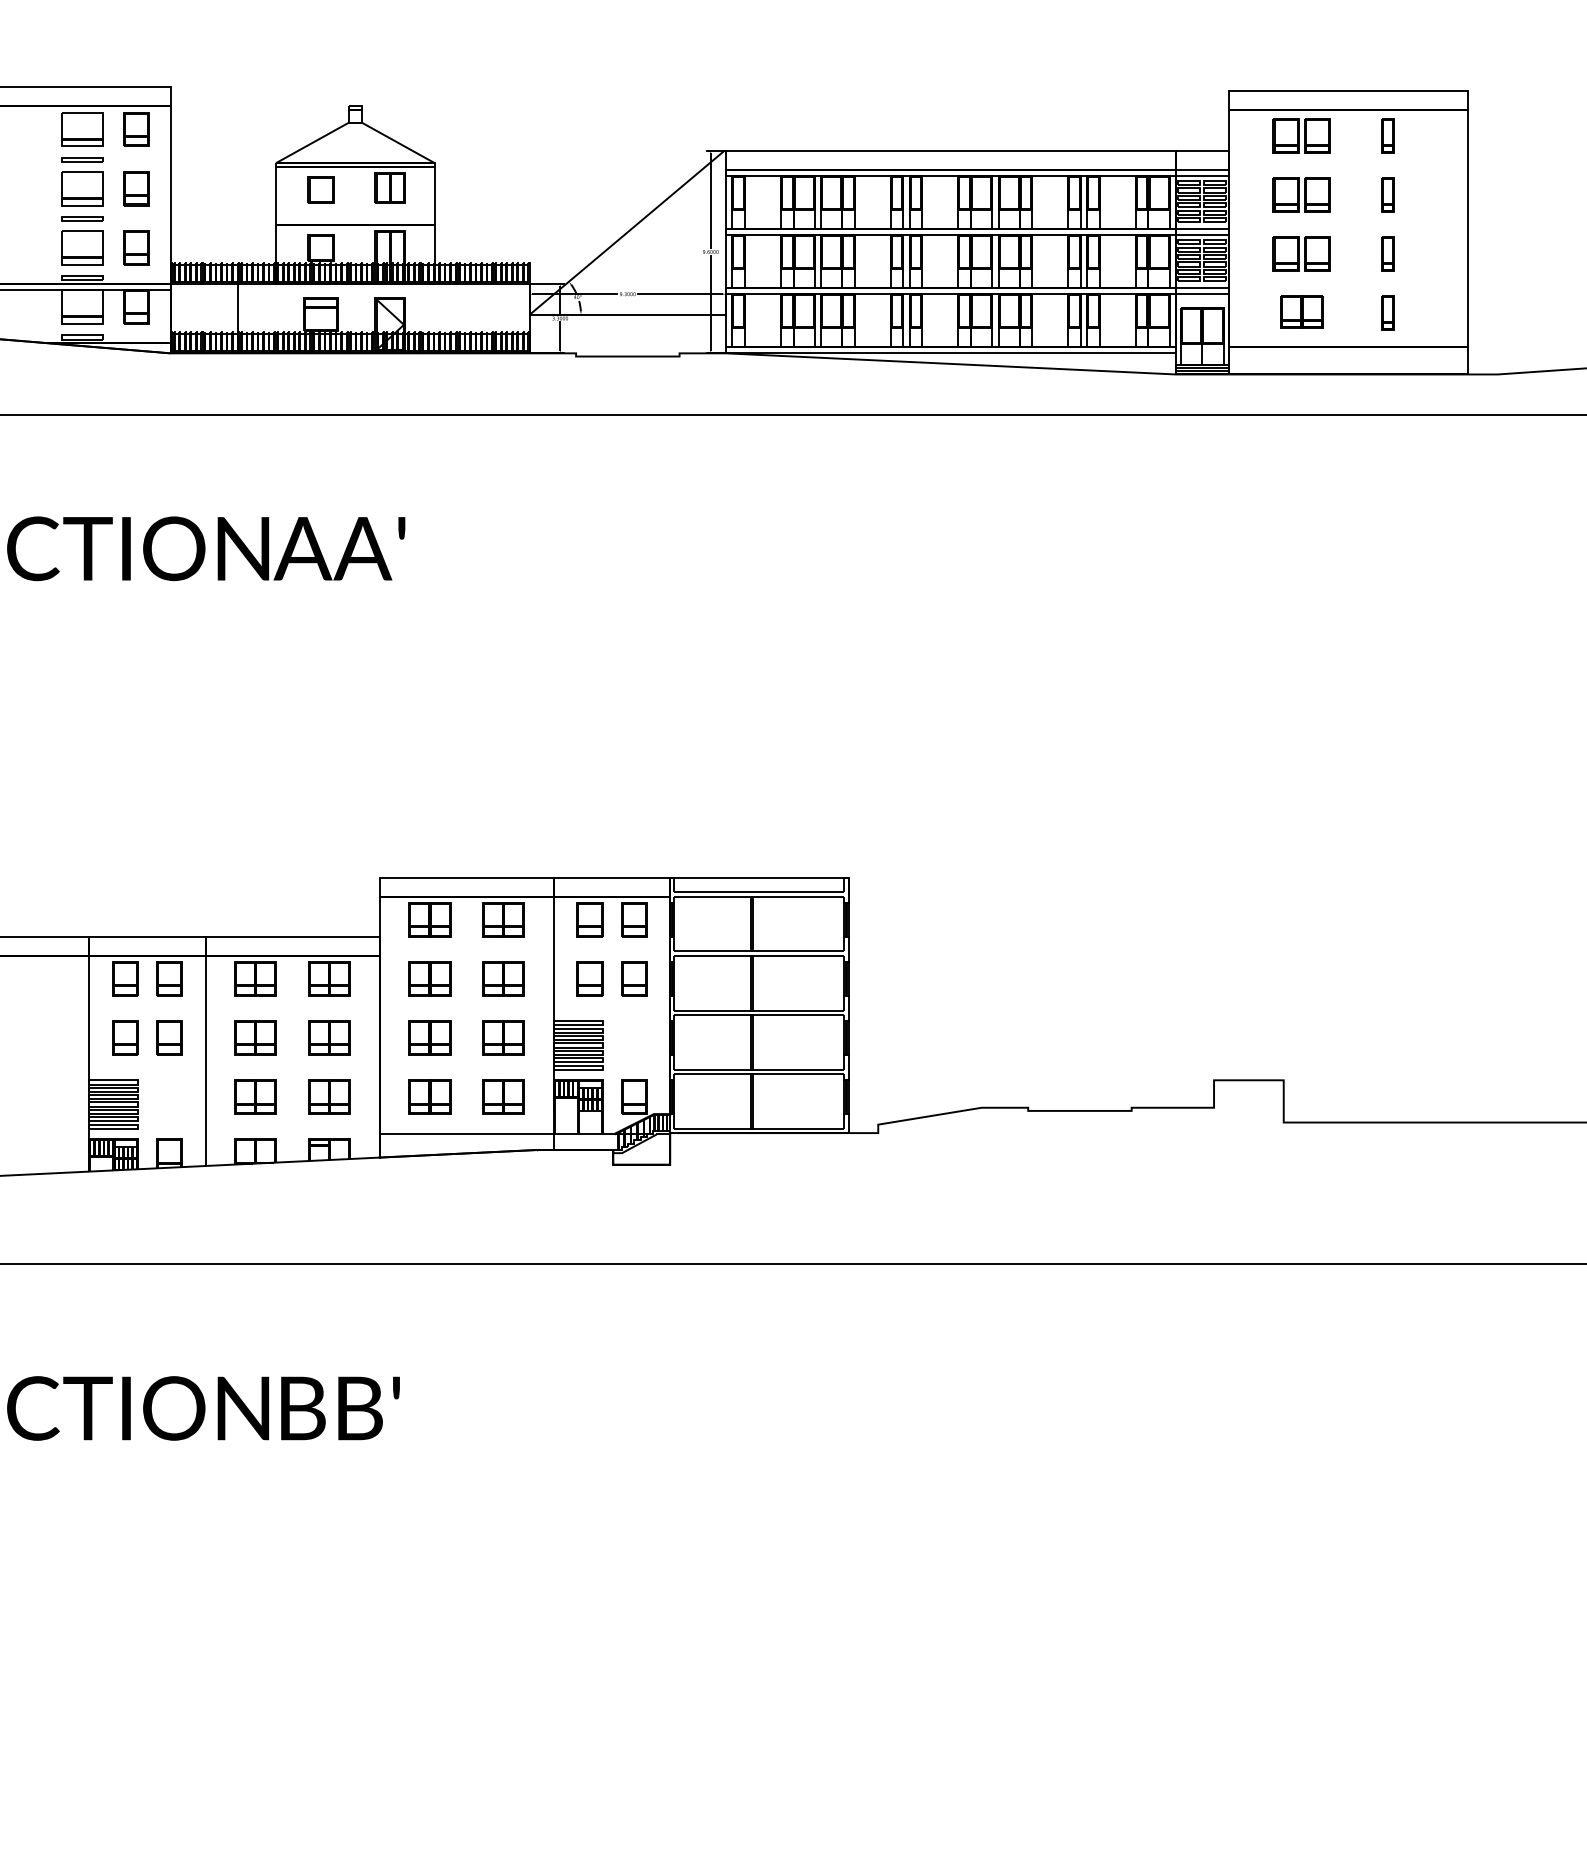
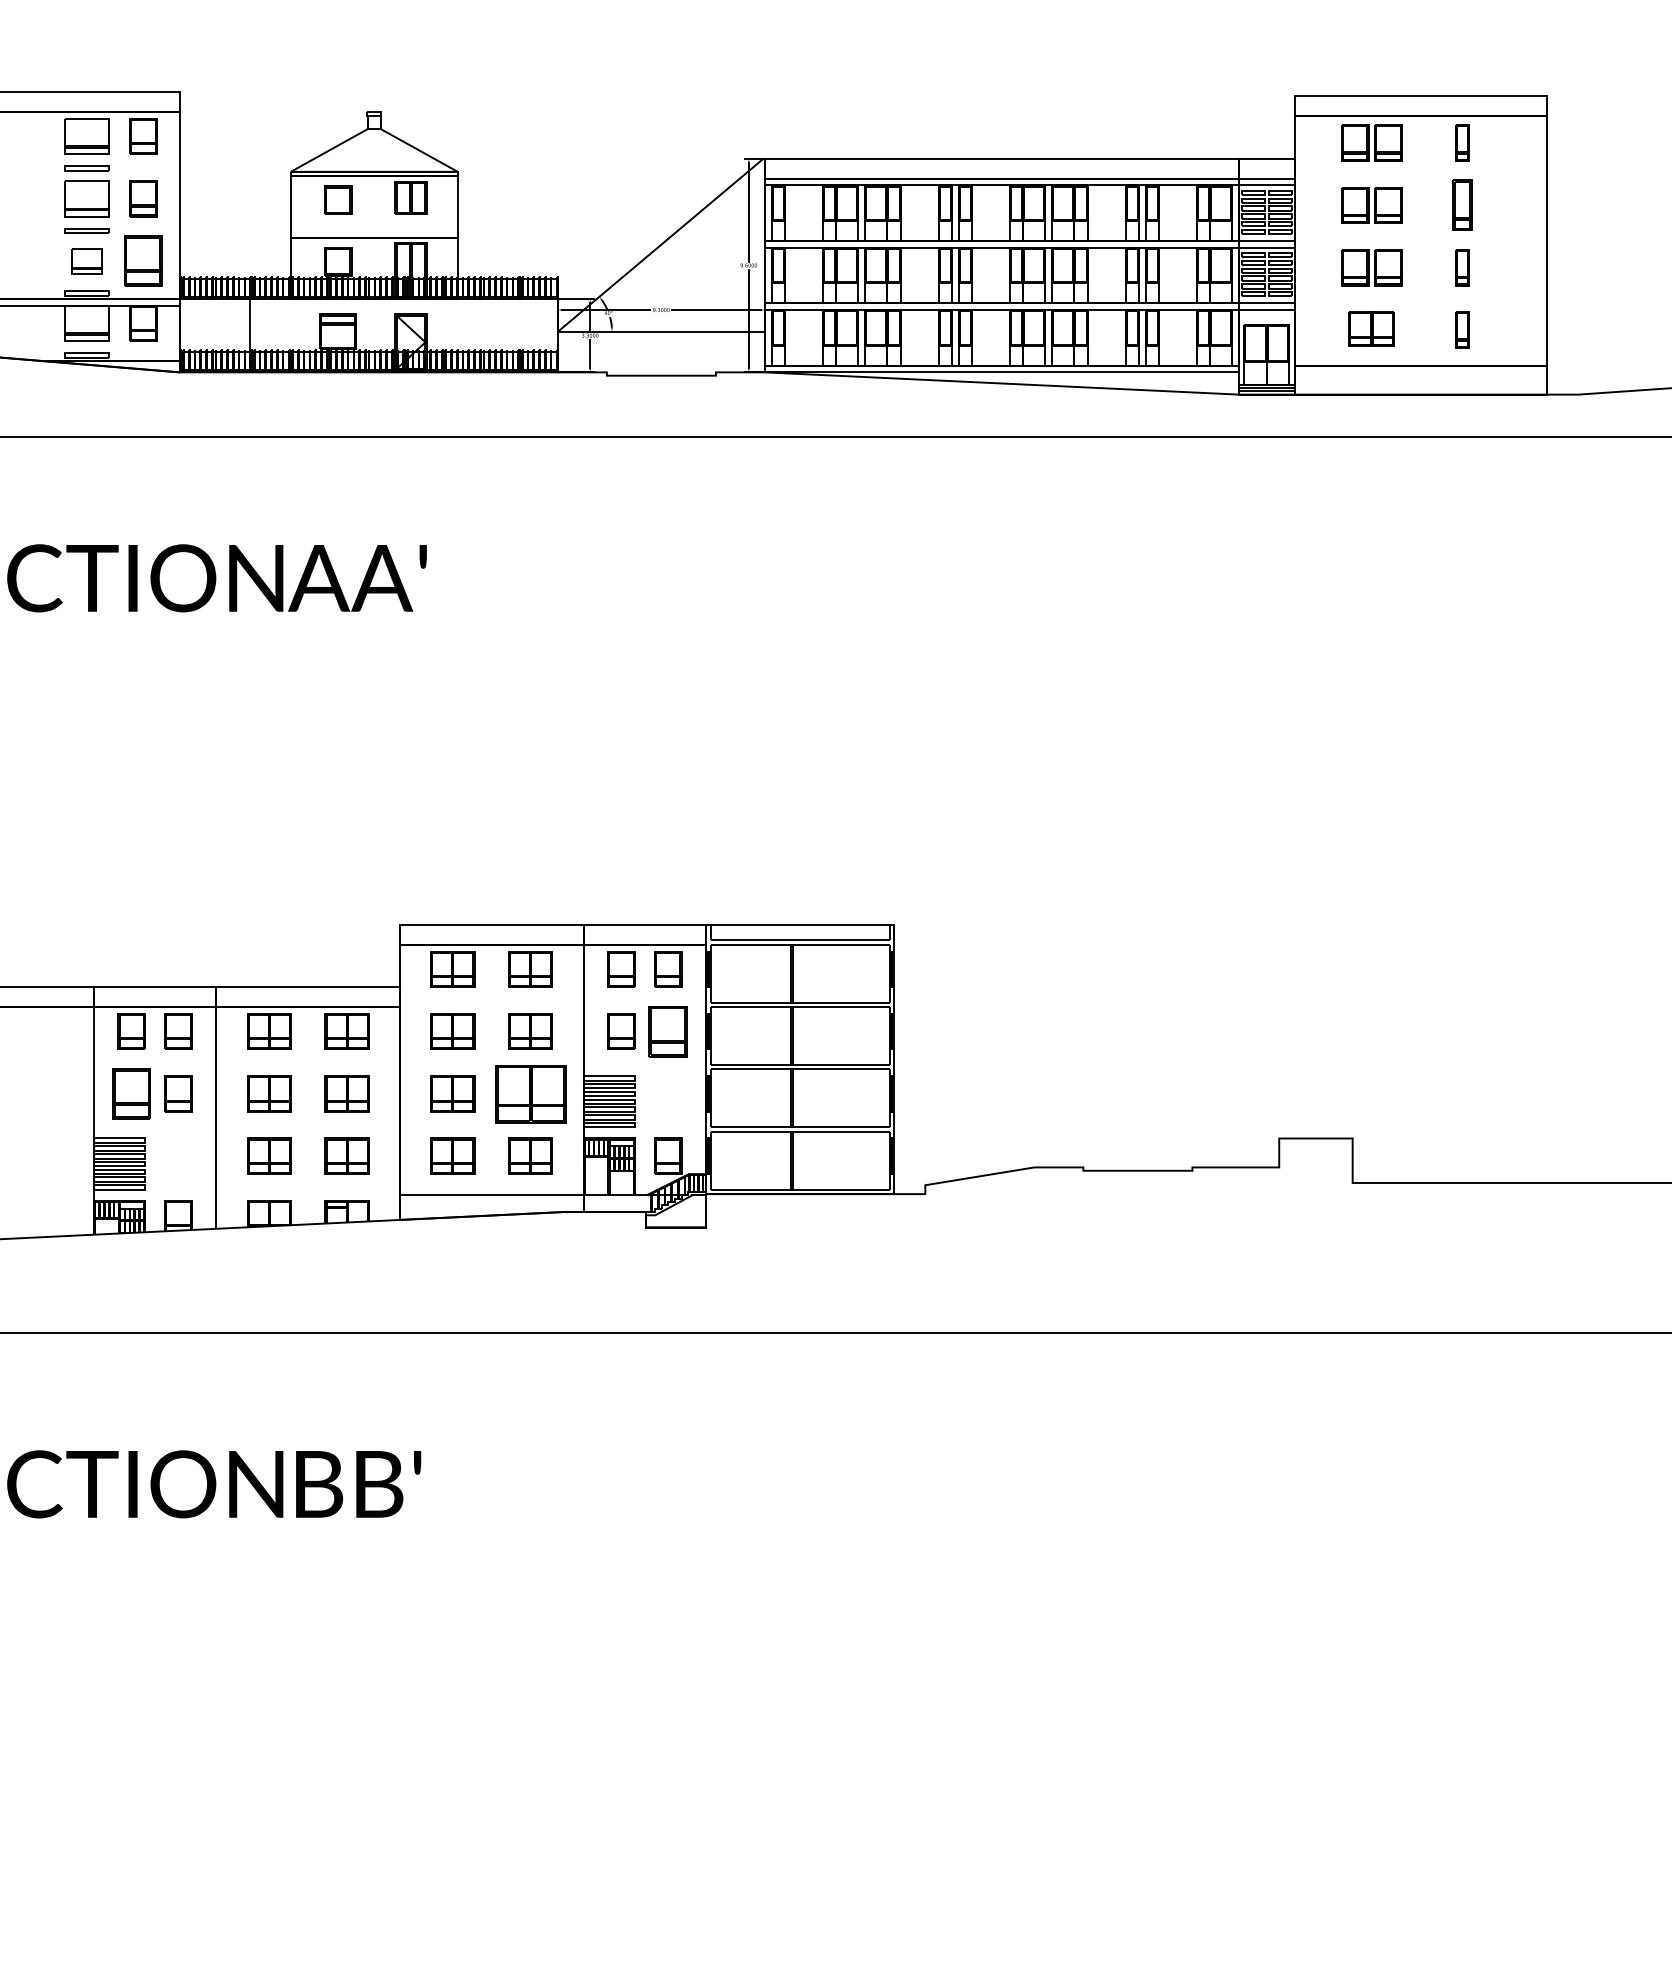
part: (1387, 194) -> (1462, 204), size x1.4
part: (82, 247) -> (86, 260), size x0.7
part: (136, 247) -> (143, 260), size x1.4
part: (634, 978) -> (668, 1031), size x1.4
part: (125, 1037) -> (131, 1093), size x1.4
part: (503, 1037) -> (530, 1093), size x1.6

